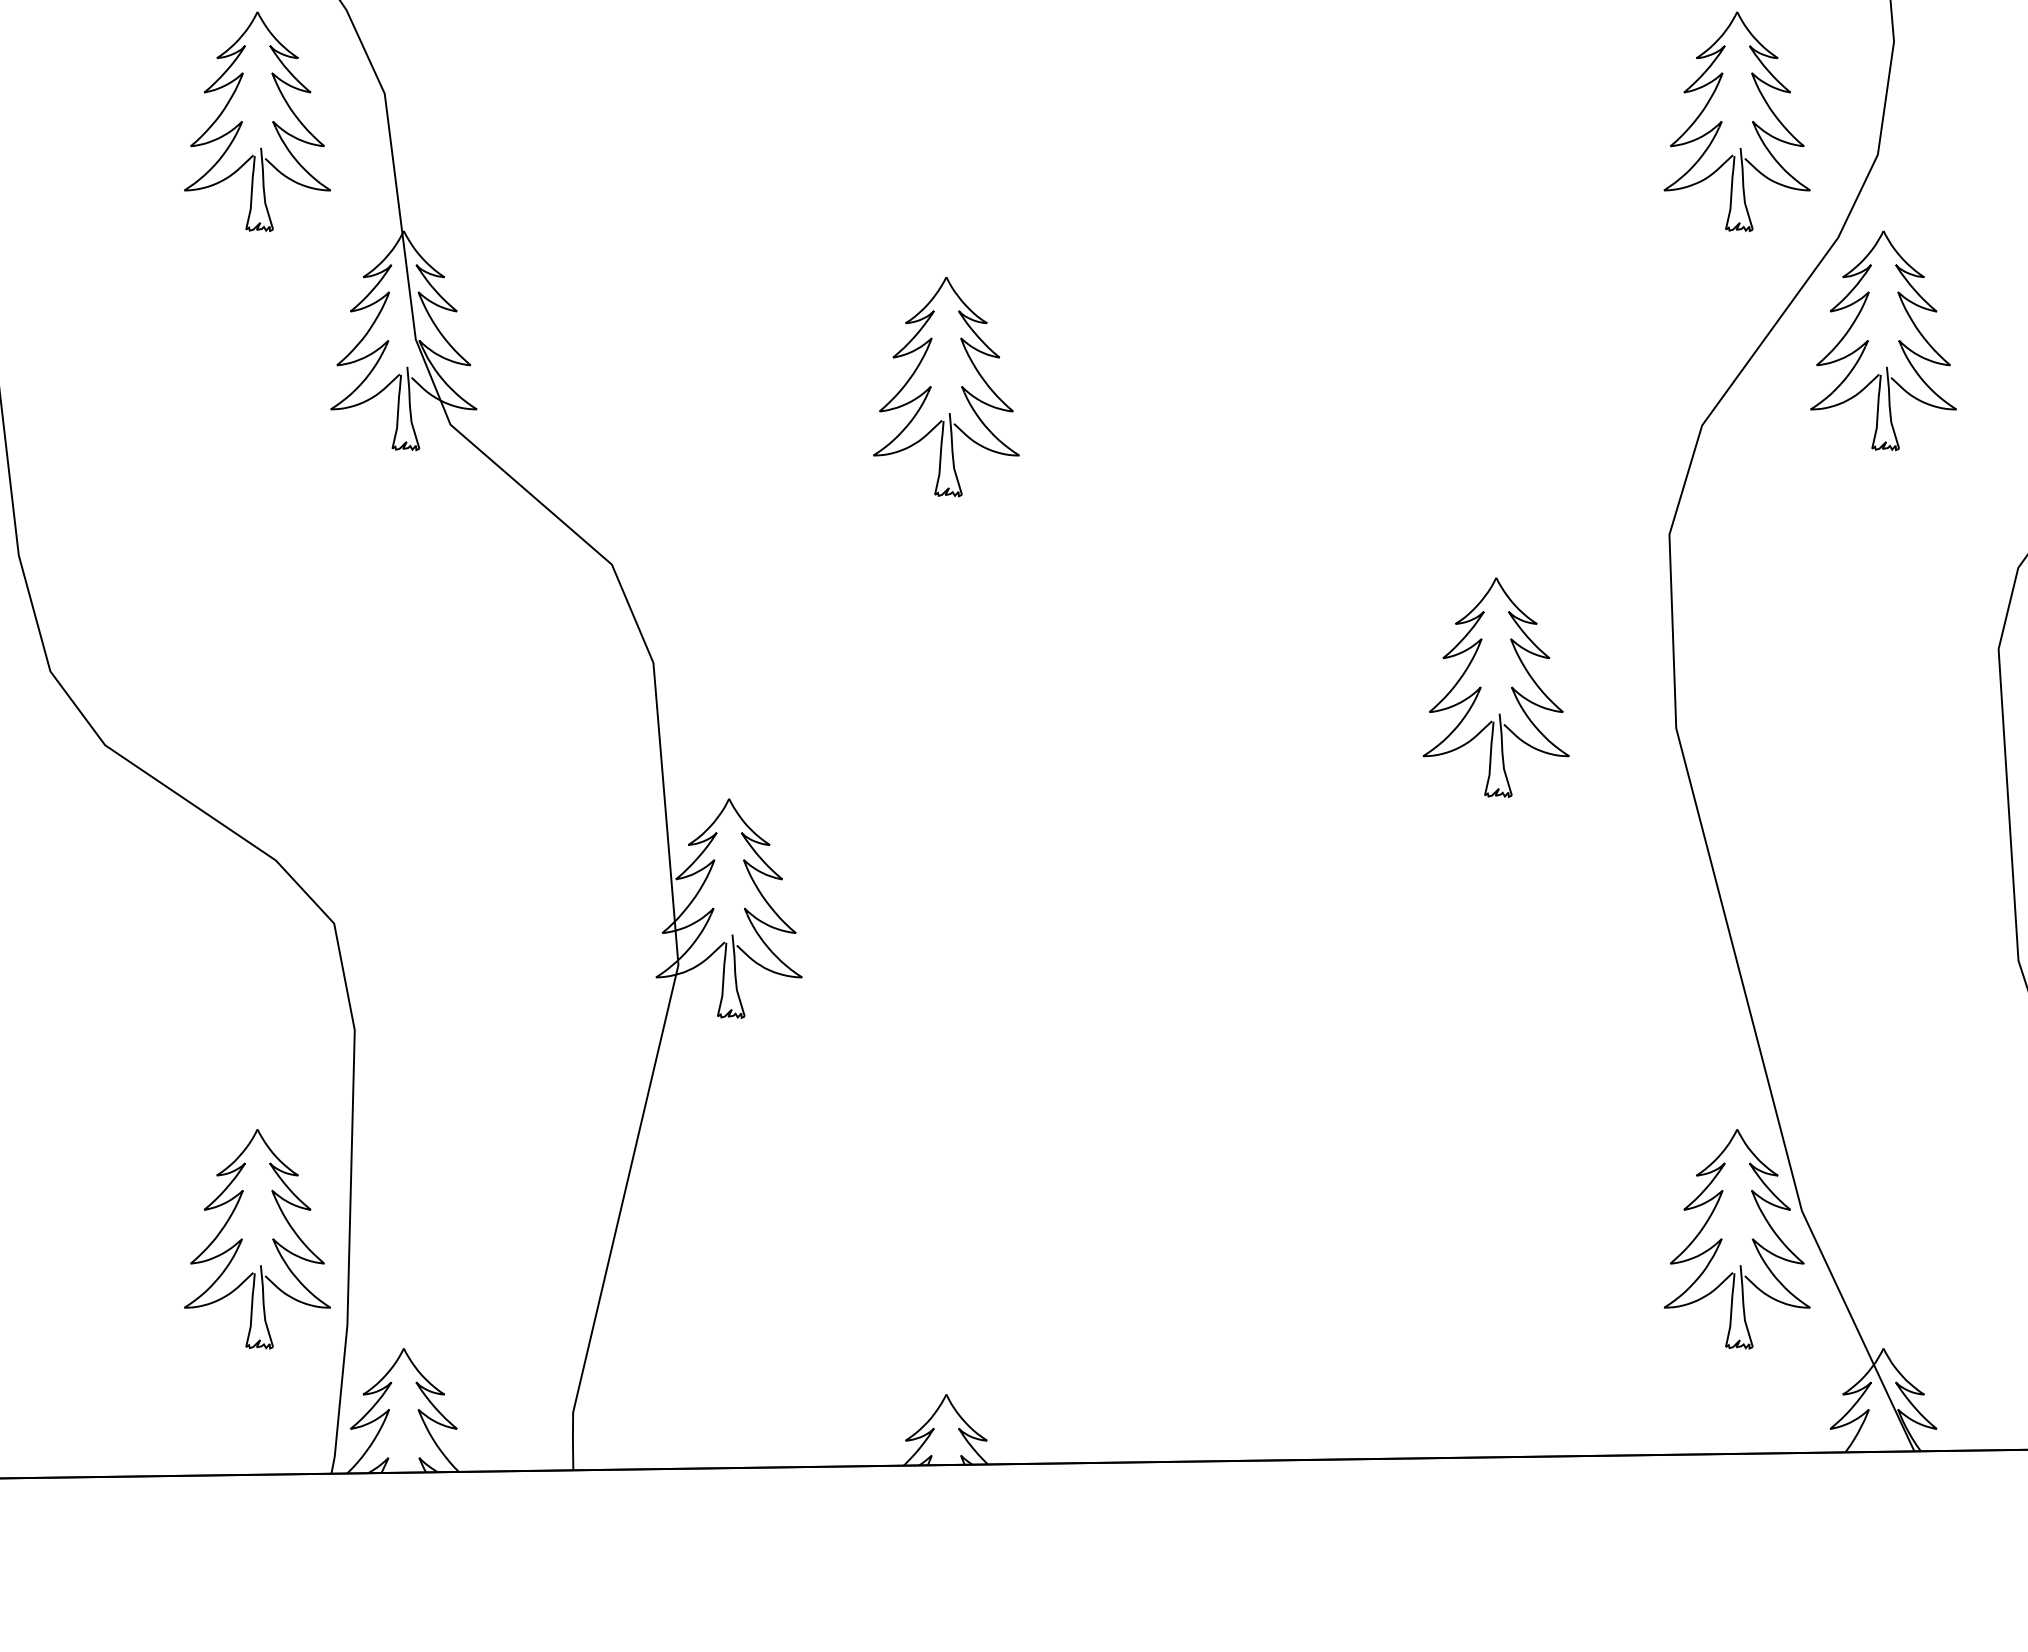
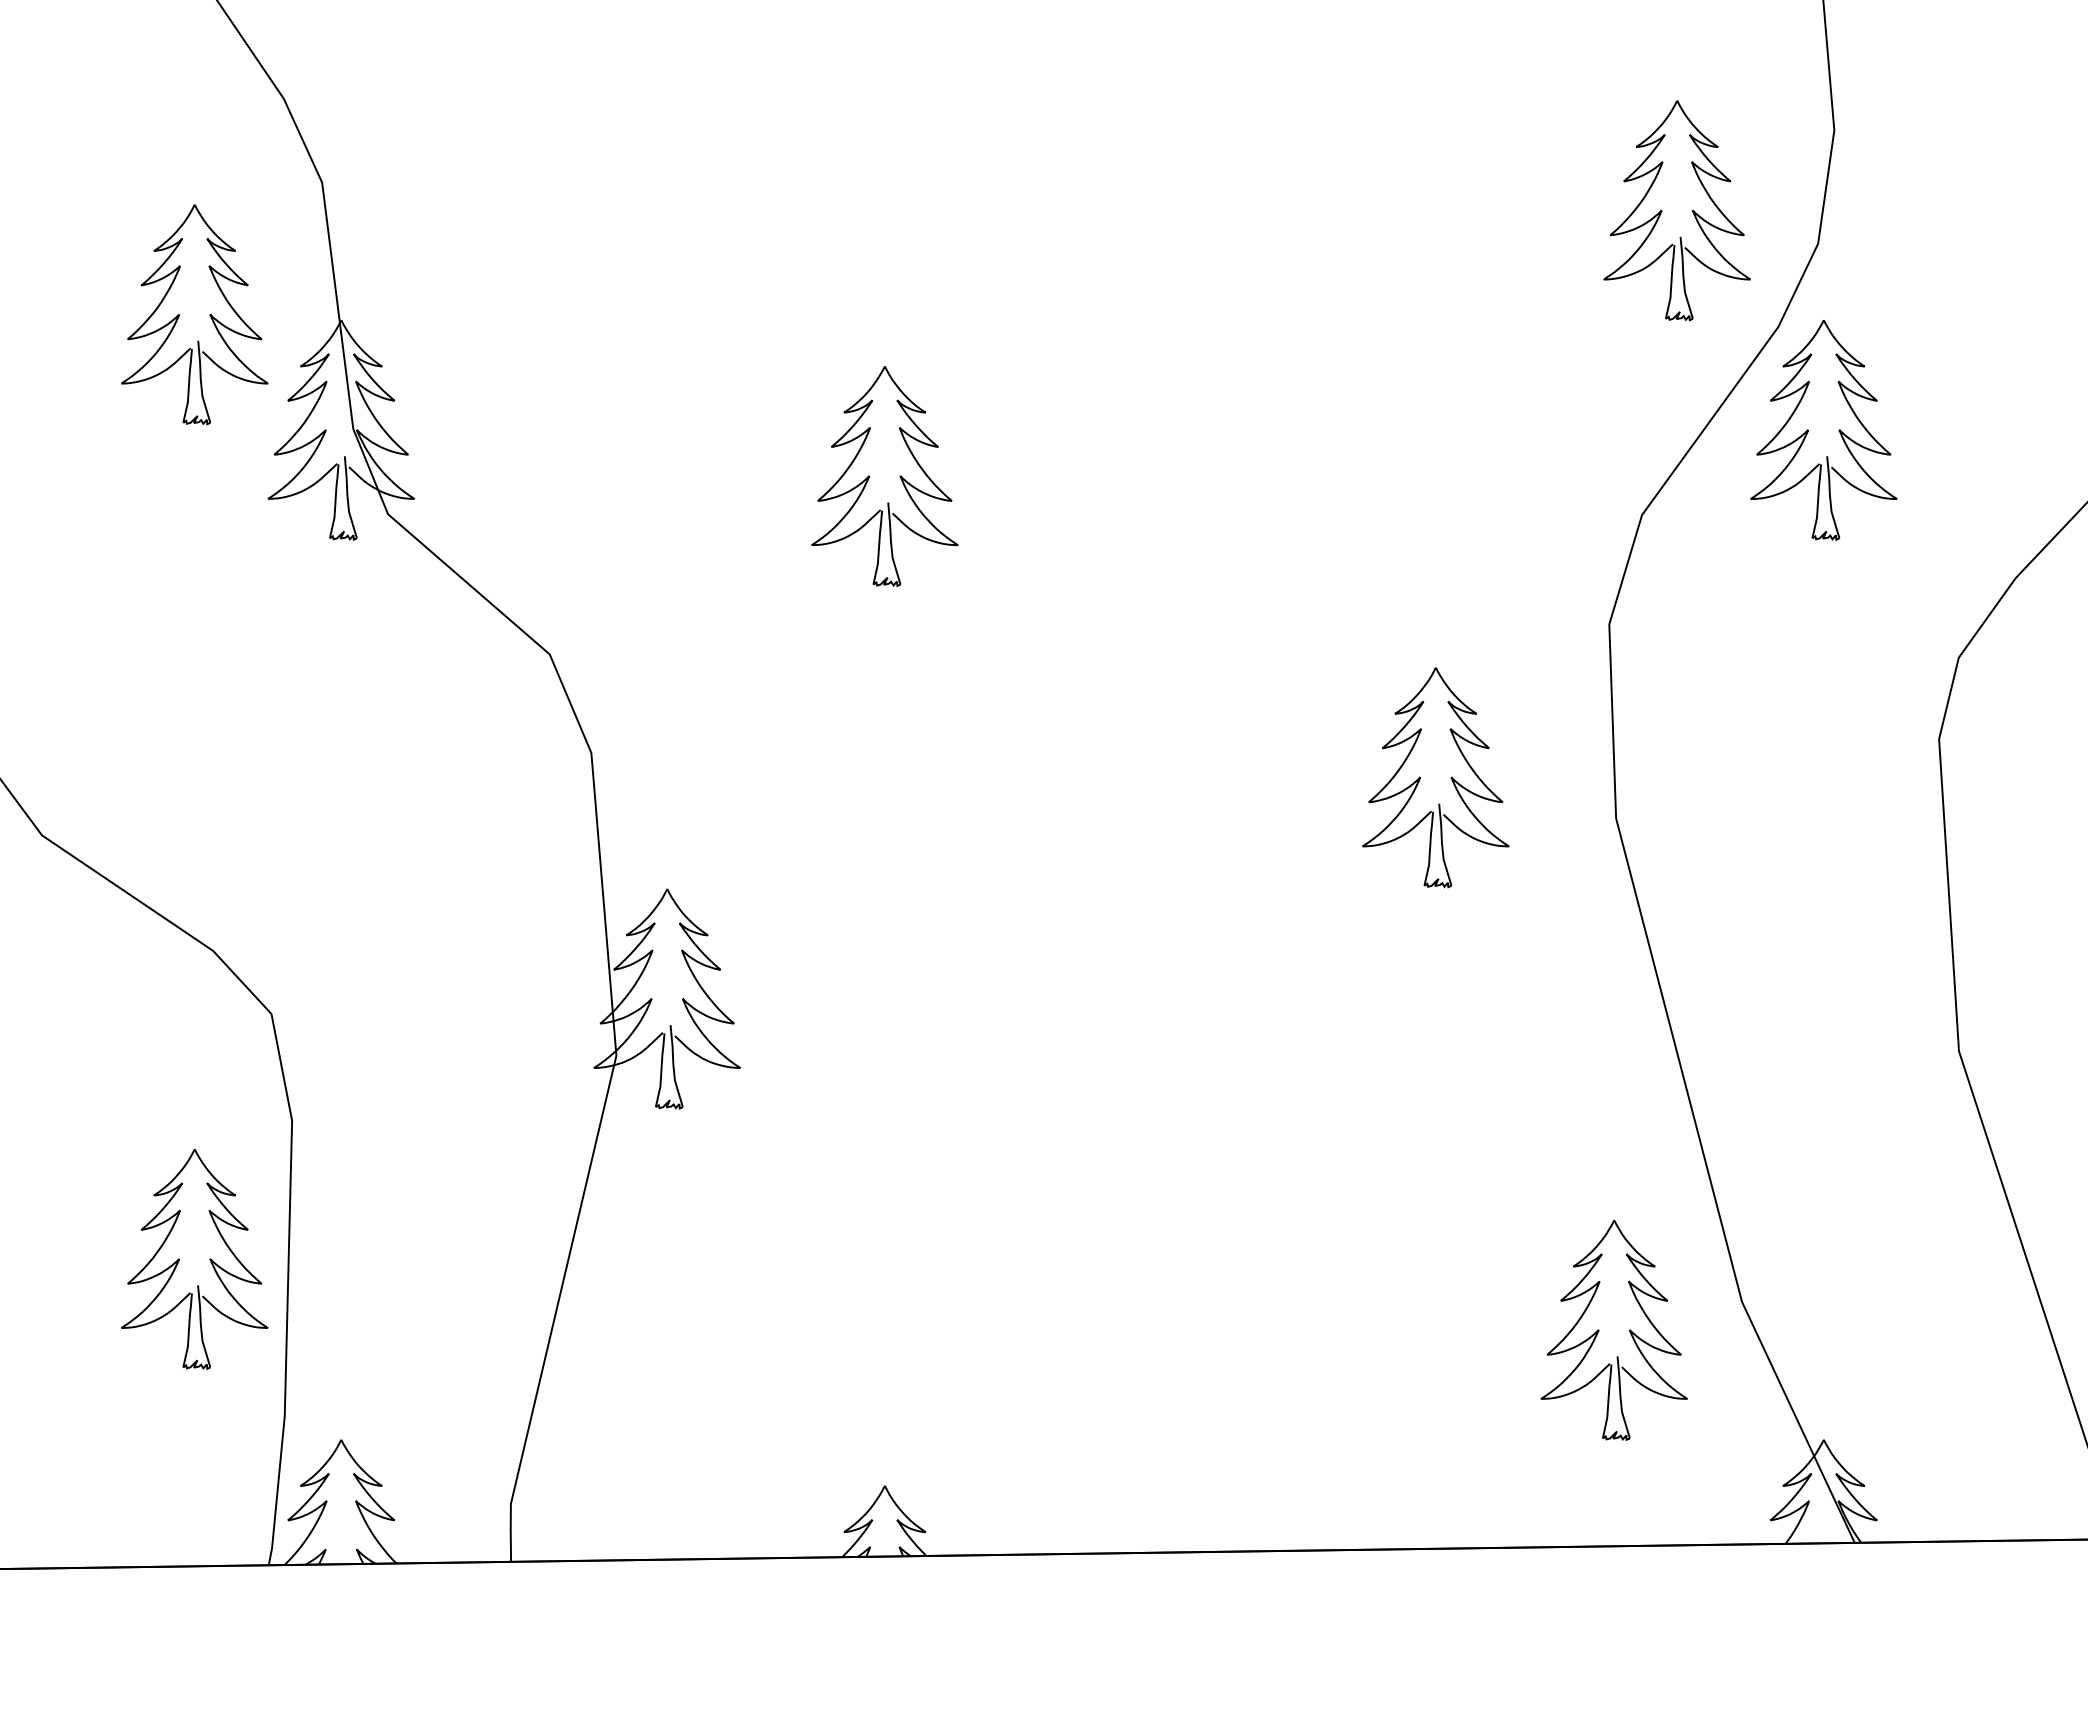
part: (242, 121) -> (179, 314), moved
part: (243, 1239) -> (180, 1259), moved
part: (1722, 1239) -> (1599, 1330), moved

